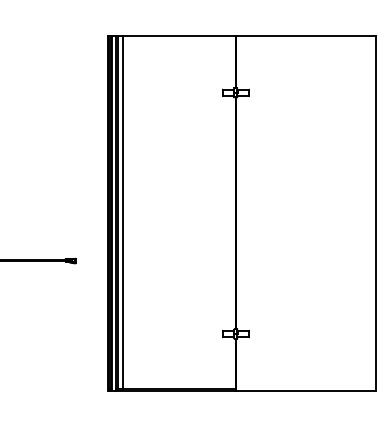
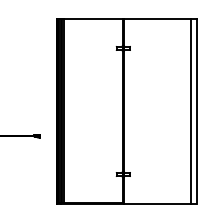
line: (366, 213) -> (191, 111), added

